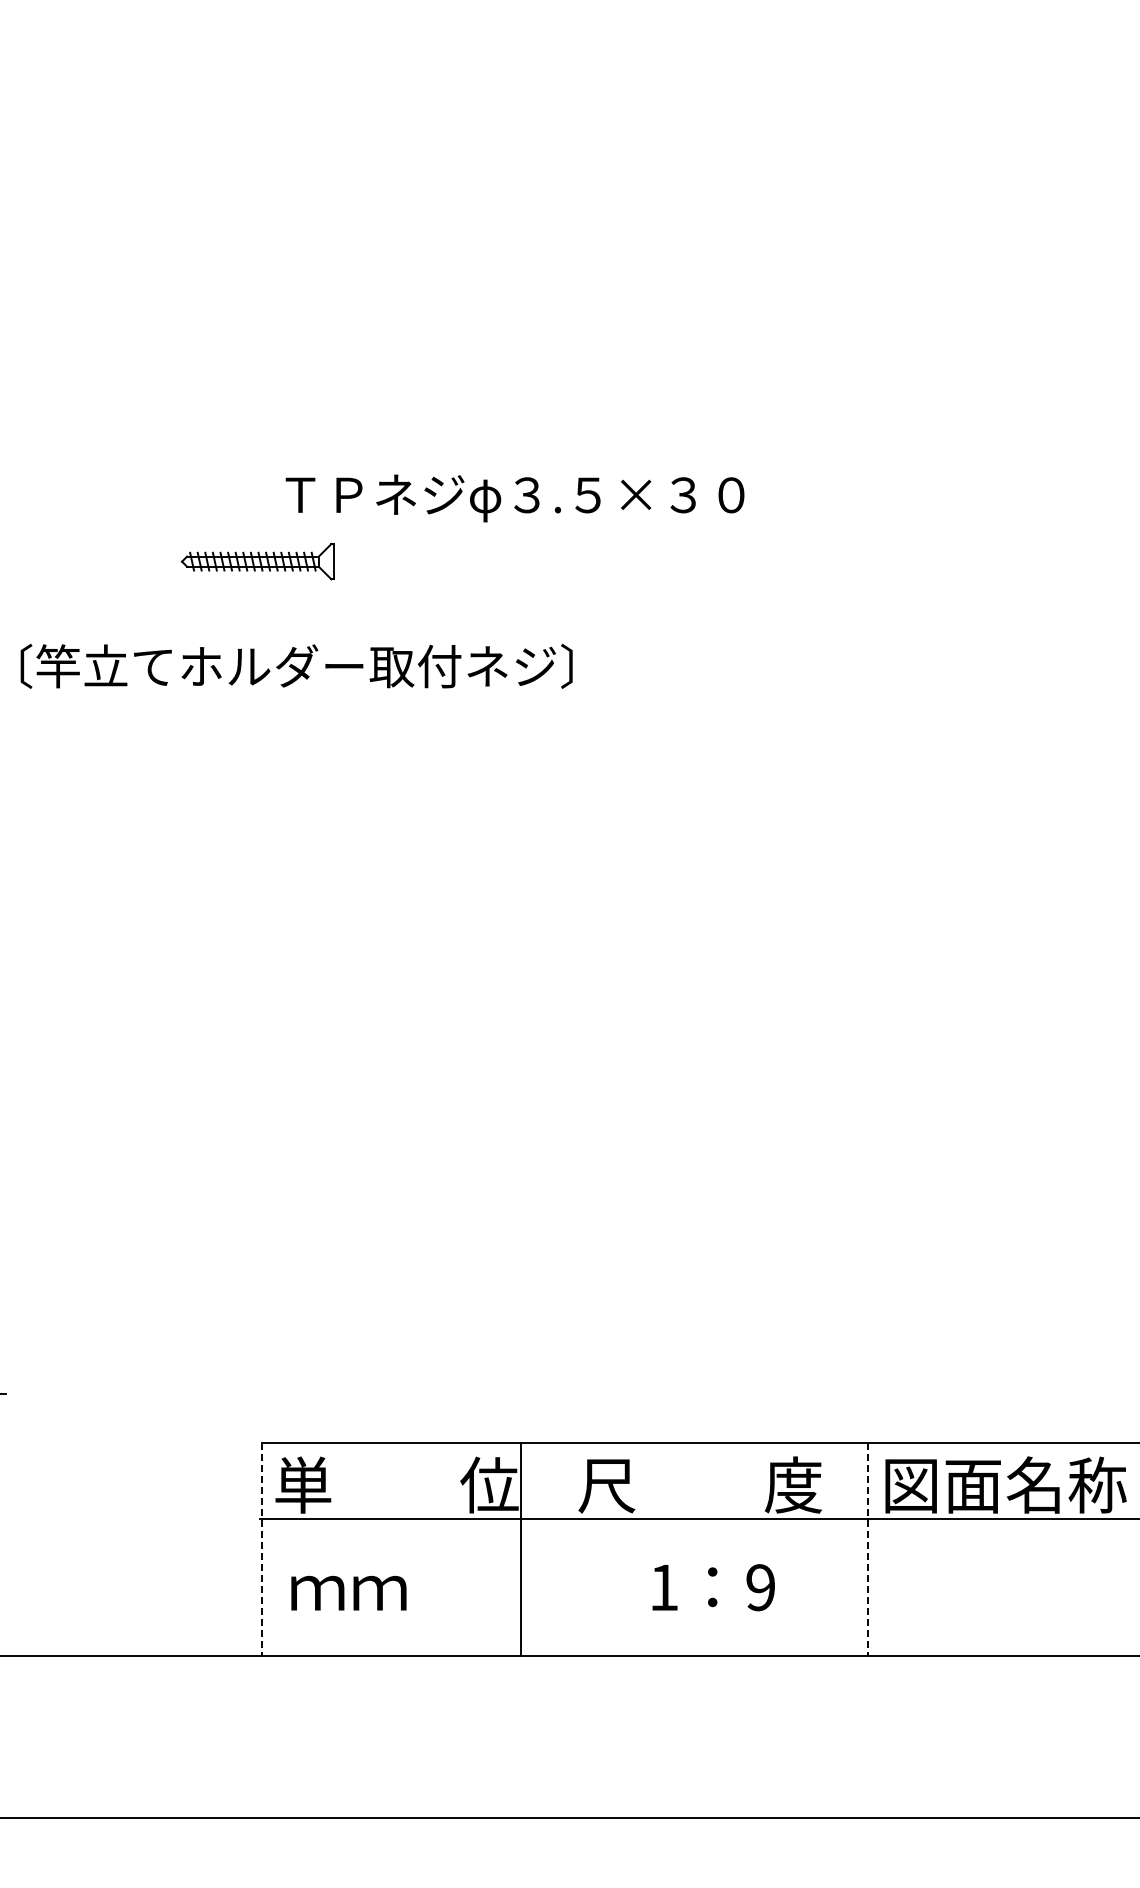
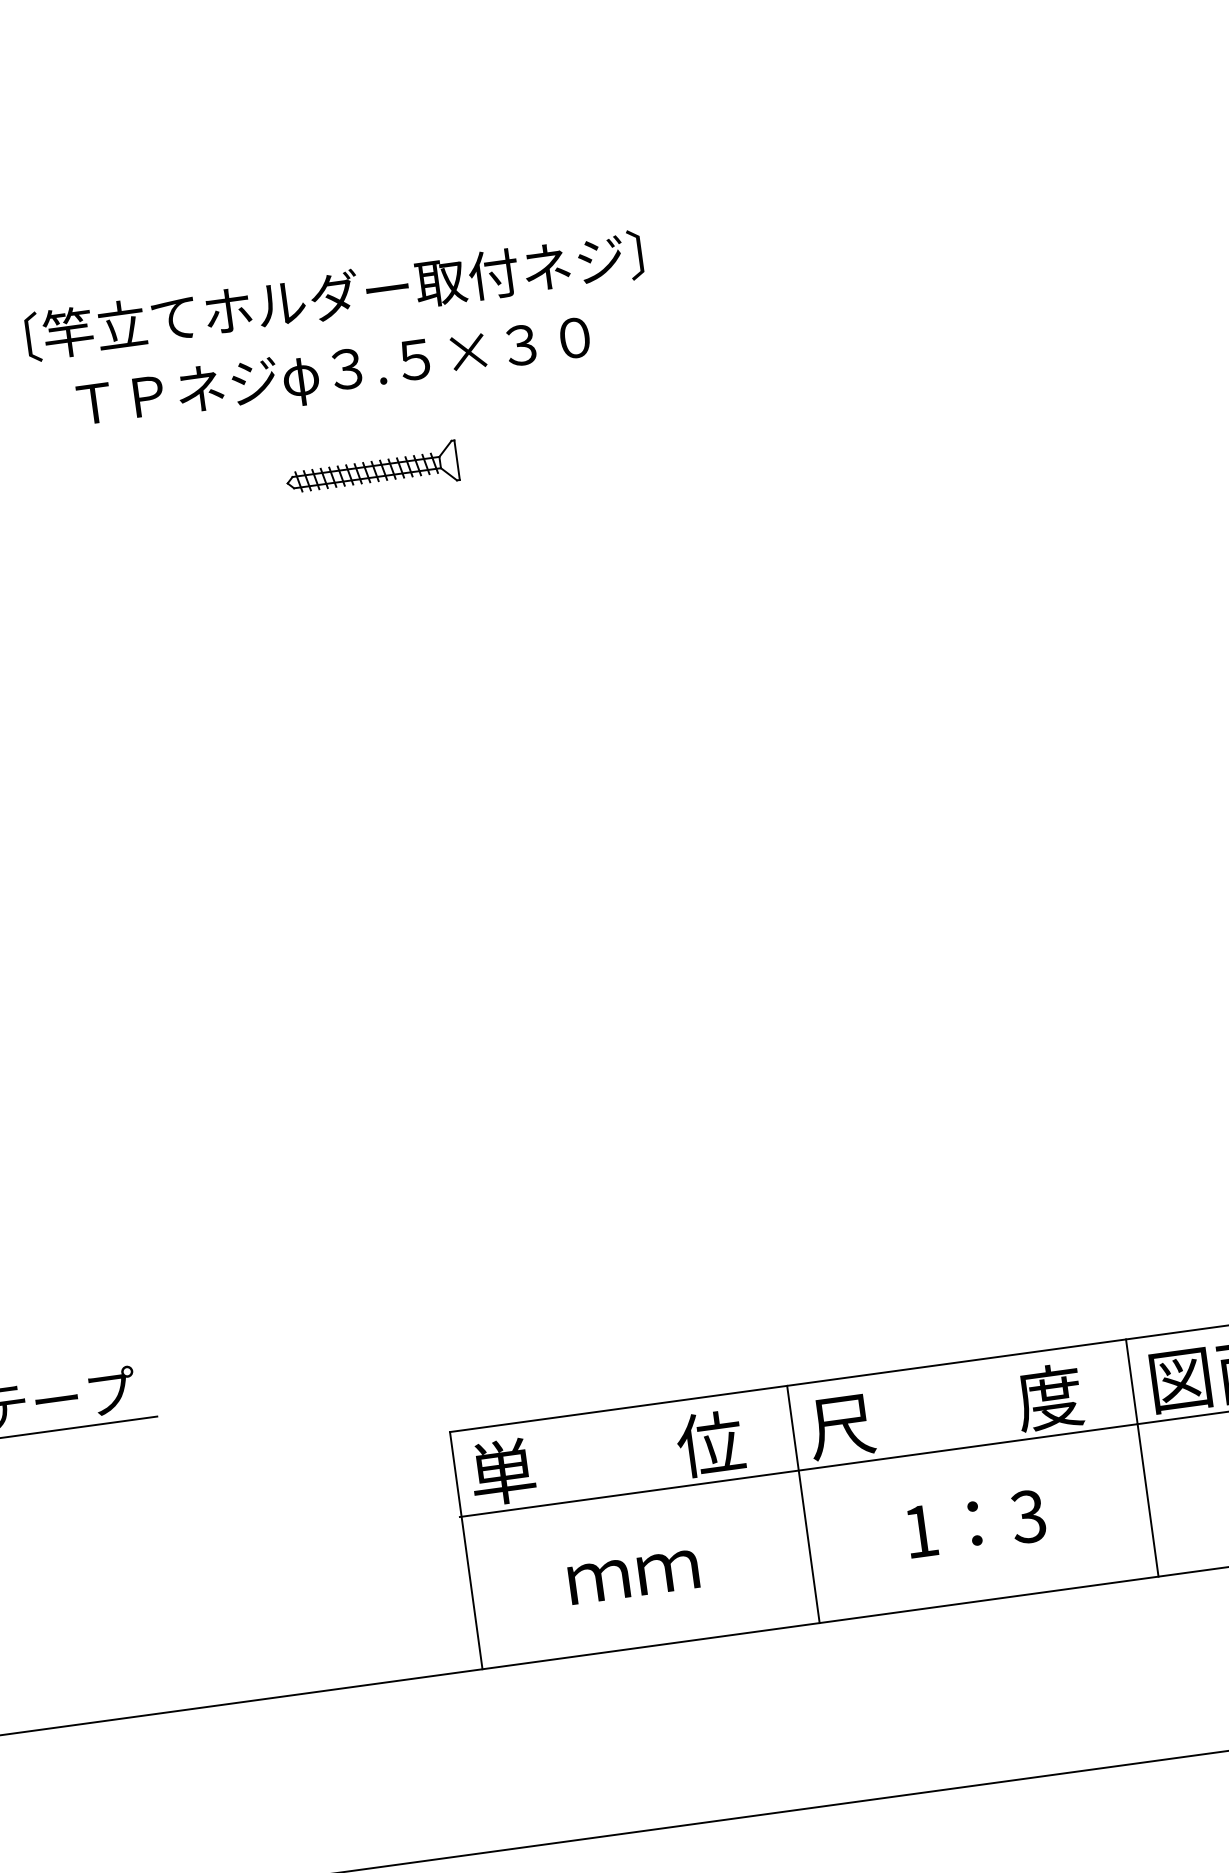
text: (514, 498) -> (333, 374), moved
part: (257, 561) -> (371, 471), moved
text: (296, 665) -> (333, 295), moved
line: (520, 1549) -> (802, 1504), moved
line: (261, 1550) -> (466, 1551), dashed -> solid
line: (867, 1550) -> (1142, 1458), dashed -> solid
text: (760, 1587) -> (1028, 1516), 9 -> 3
text: (348, 1592) -> (633, 1576), moved

